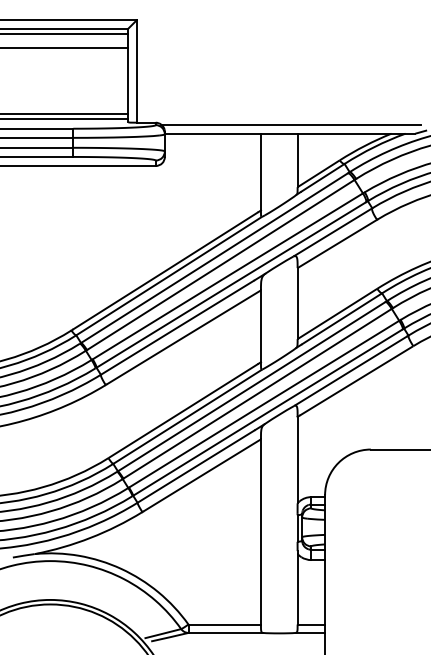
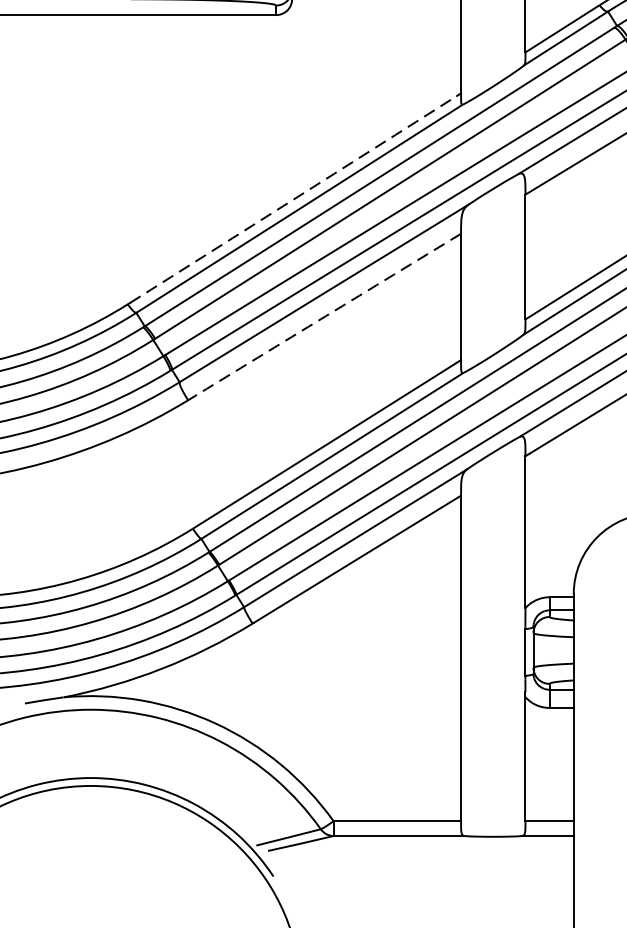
arc: (165, 270) -> (293, 198), solid -> dashed
arc: (183, 337) -> (324, 316), solid -> dashed

